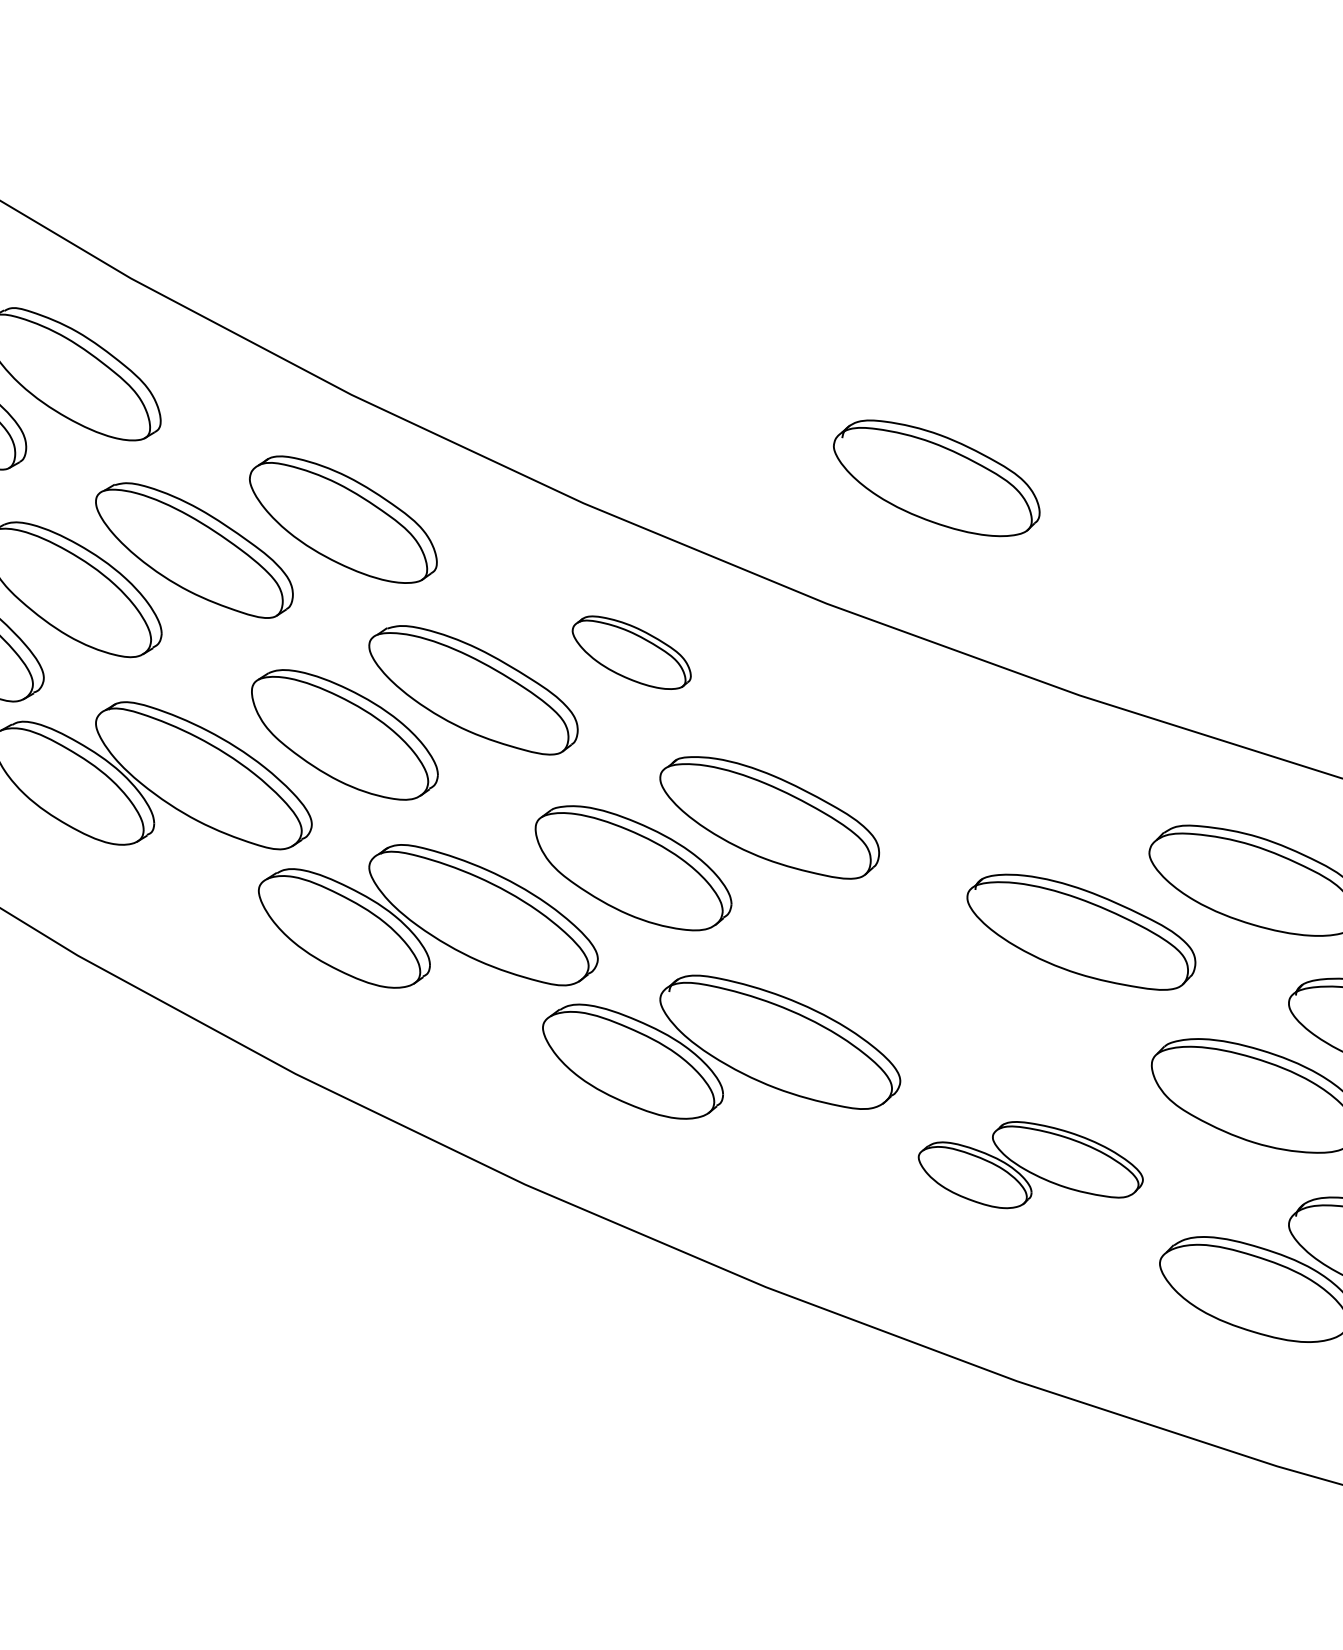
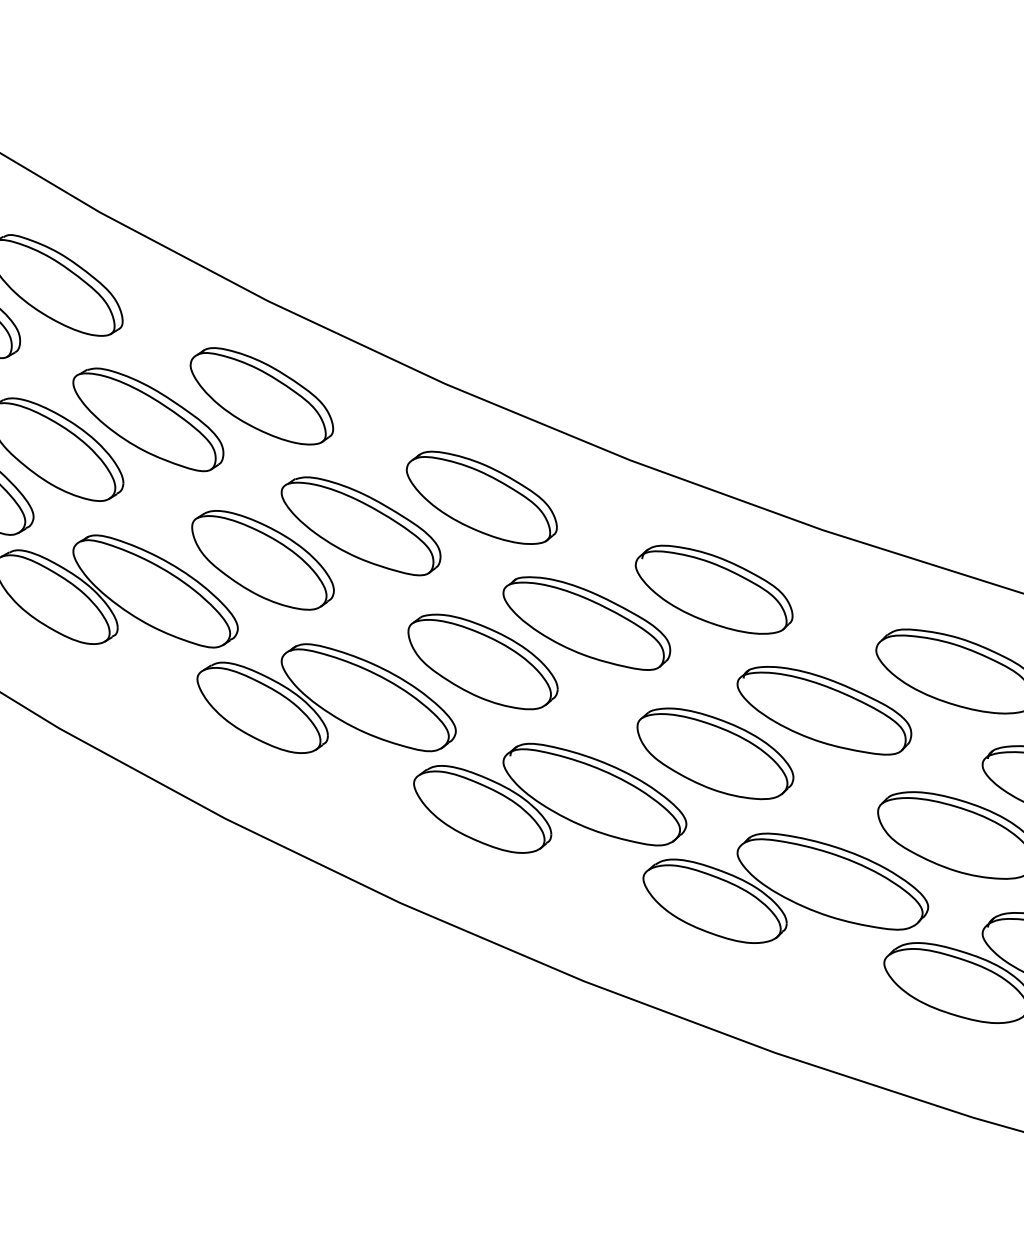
part: (935, 477) -> (713, 589), moved
part: (631, 652) -> (481, 497), size x1.67
part: (938, 988) -> (715, 753), added
part: (1030, 1164) -> (785, 887), size x1.67

